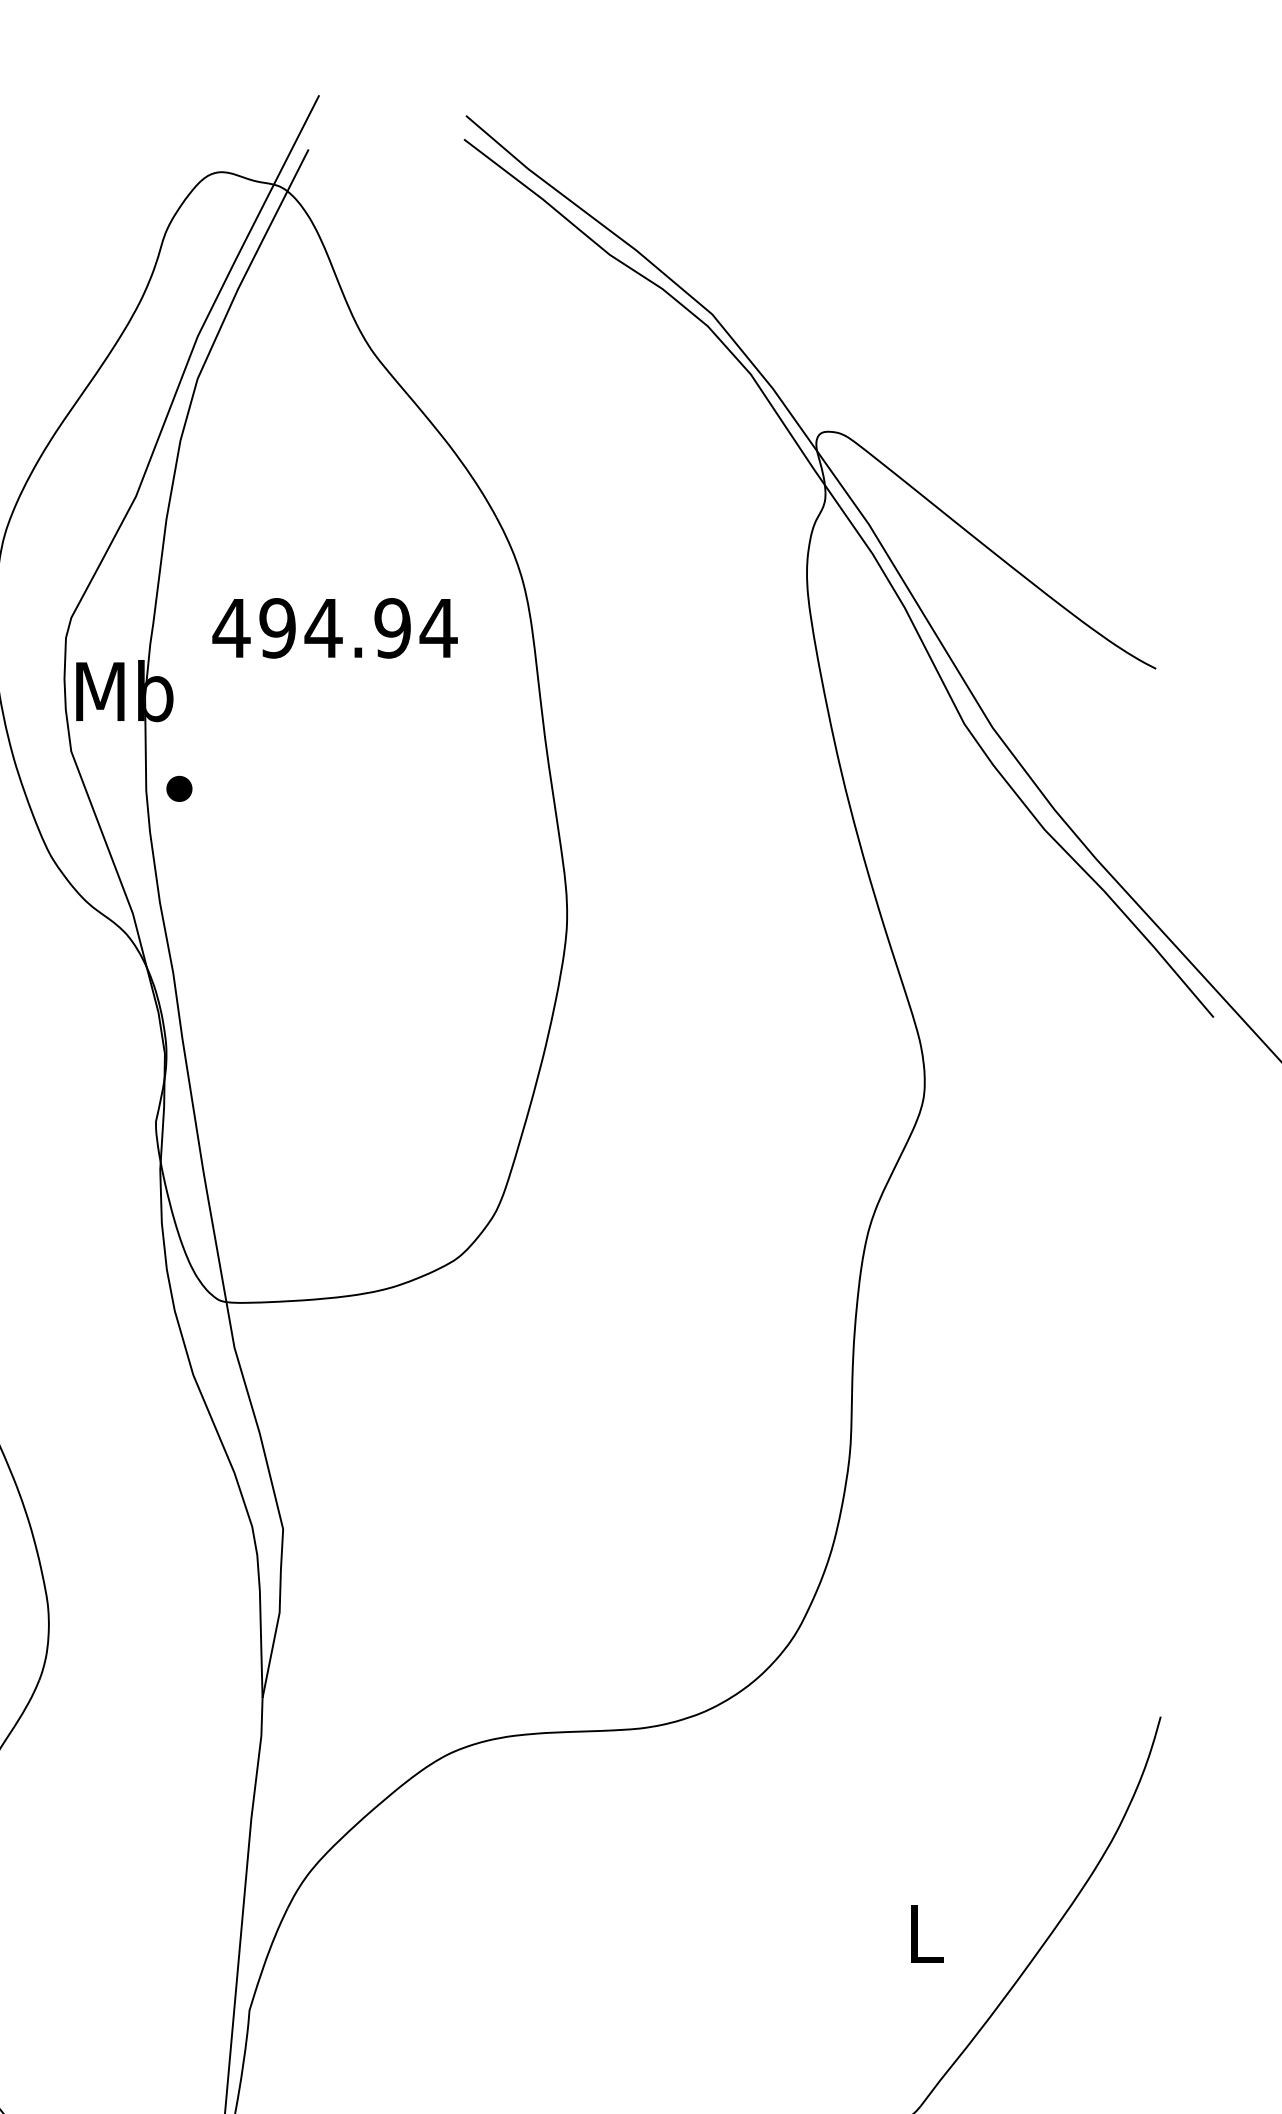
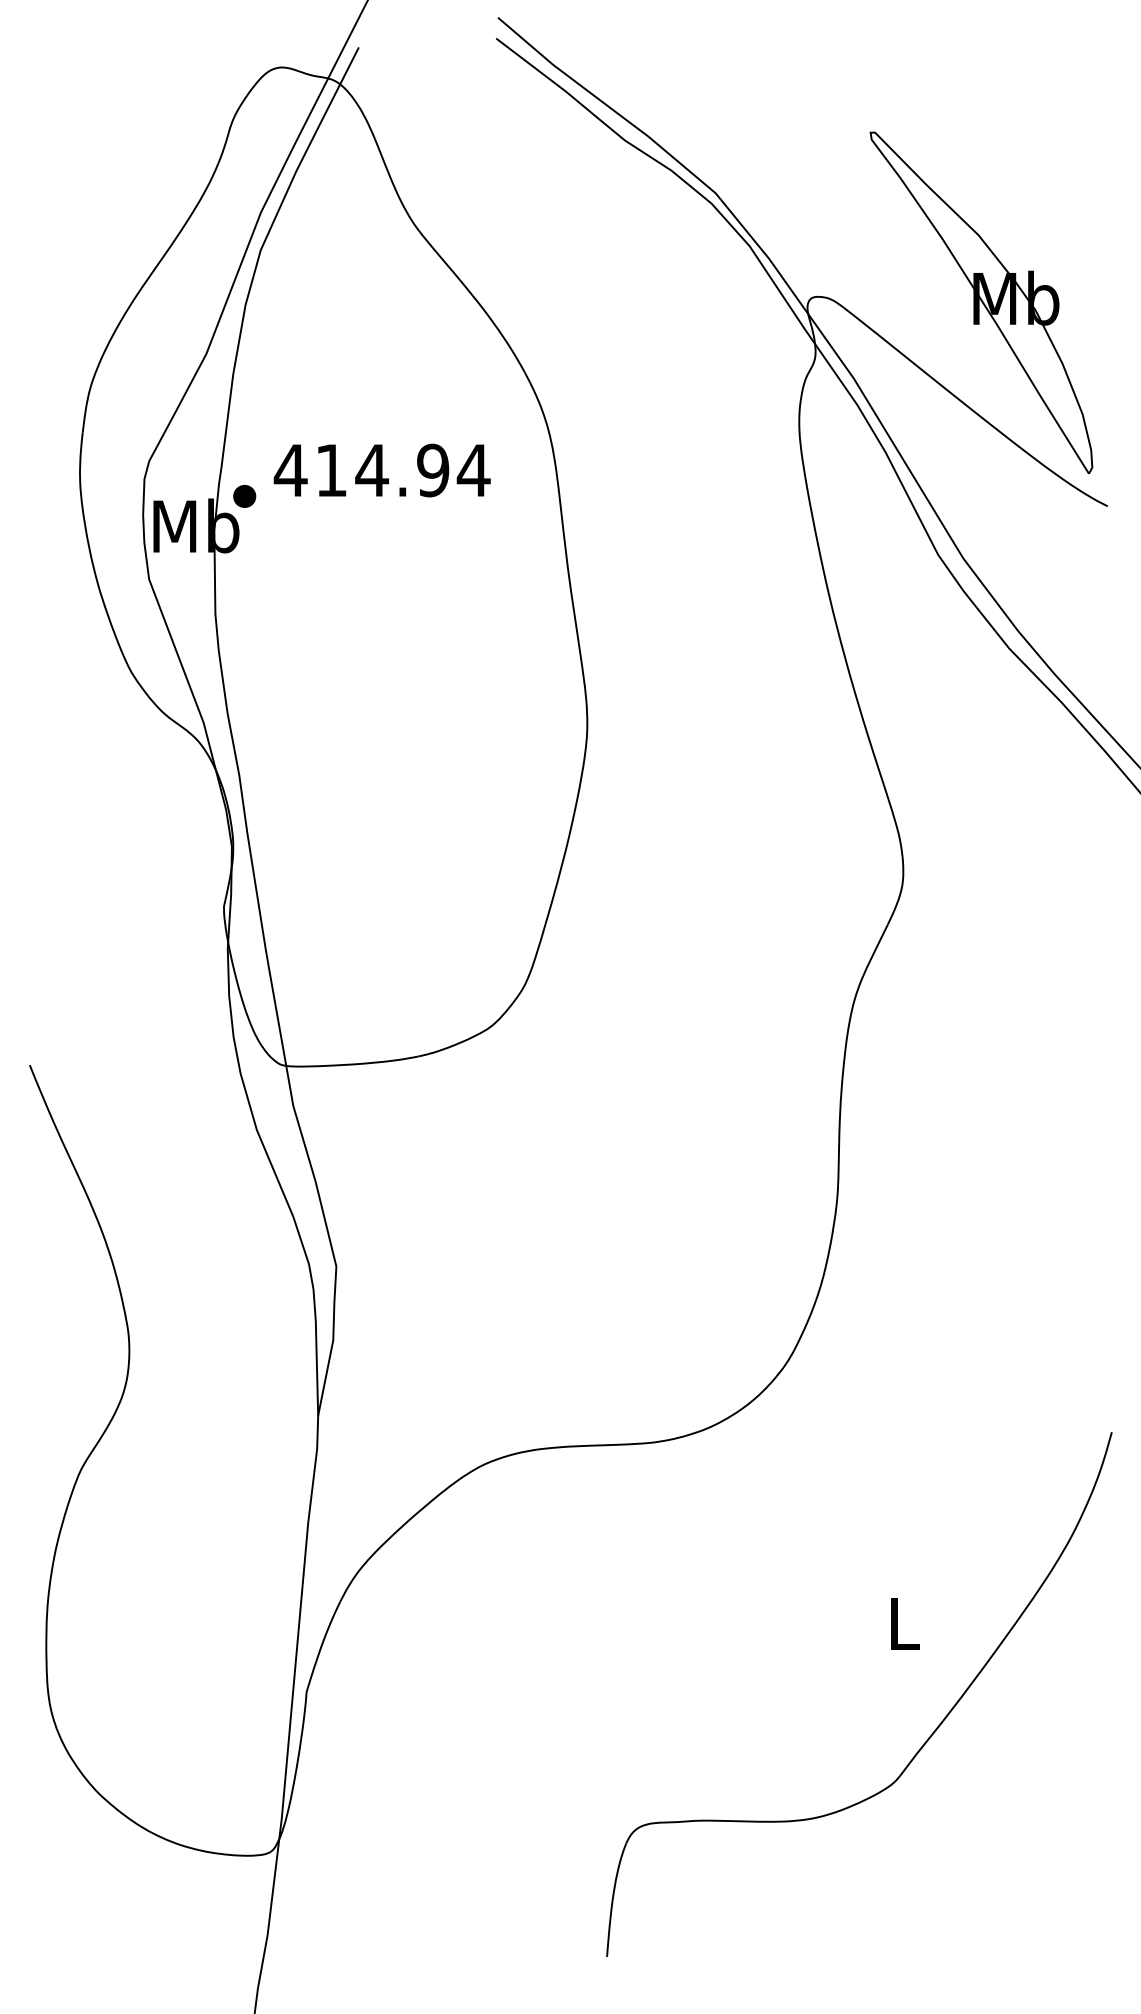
part: (1013, 438) -> (981, 302), added
text: (277, 628) -> (331, 470), 494.94 -> 414.94
part: (179, 788) -> (244, 496), moved

